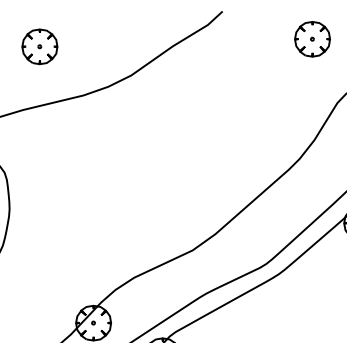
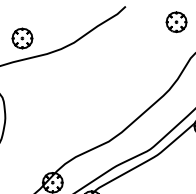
part: (39, 46) -> (22, 38), moved

